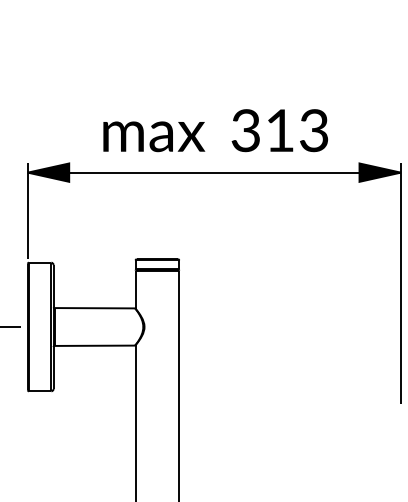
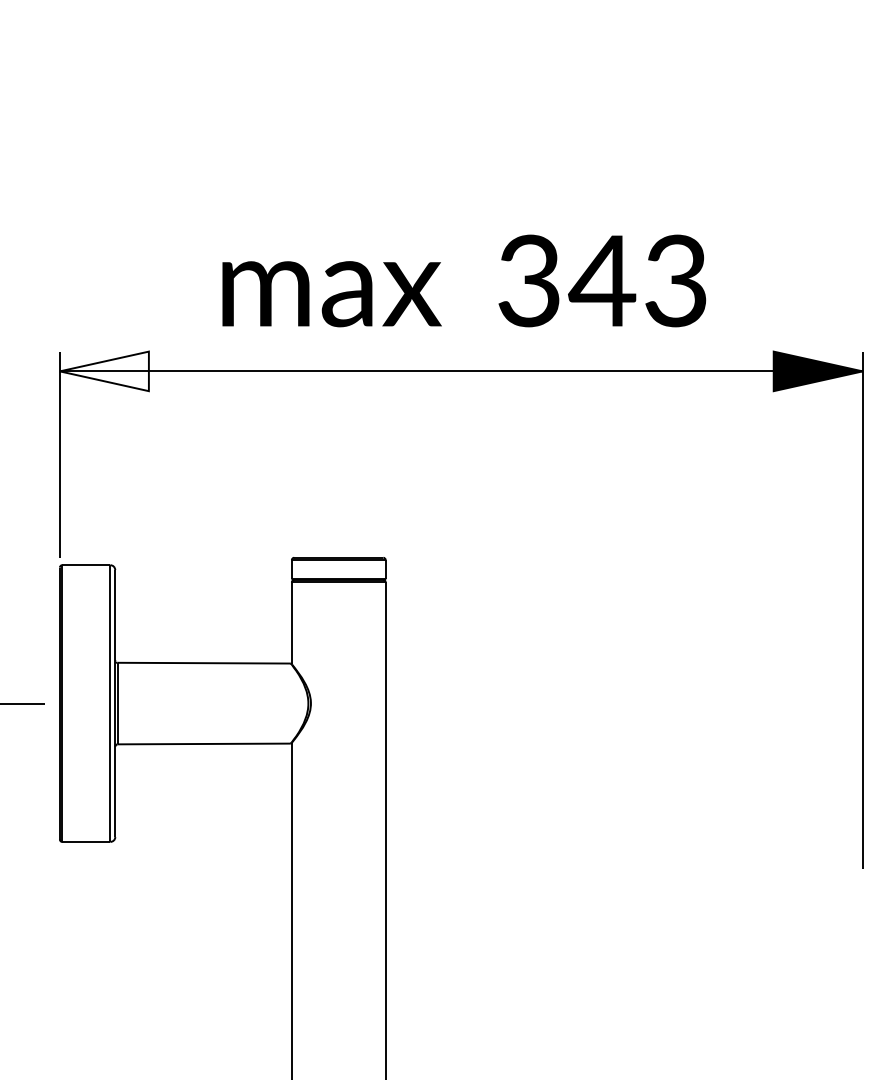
text: (279, 130) -> (601, 280), 313 -> 343
fill: (48, 172) -> (104, 371), removed

